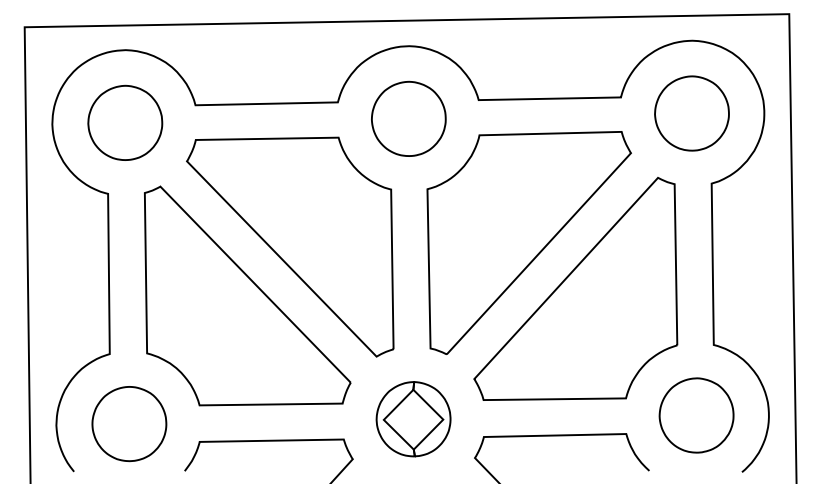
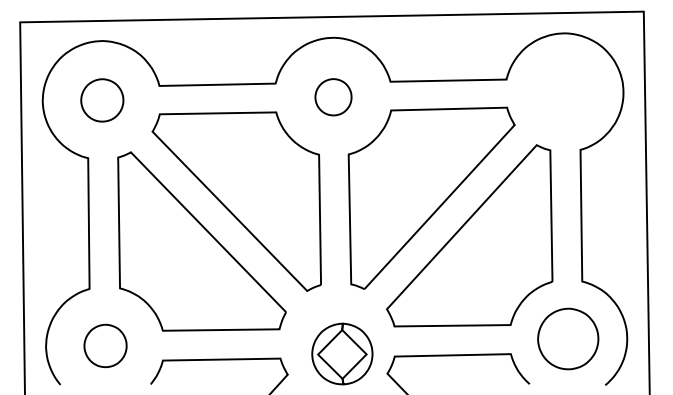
part: (692, 113) -> (564, 92), removed
part: (408, 119) -> (333, 97), size x0.6
part: (125, 123) -> (102, 100), size x0.7
part: (413, 418) -> (342, 353), moved
part: (129, 423) -> (105, 345), size x0.7

